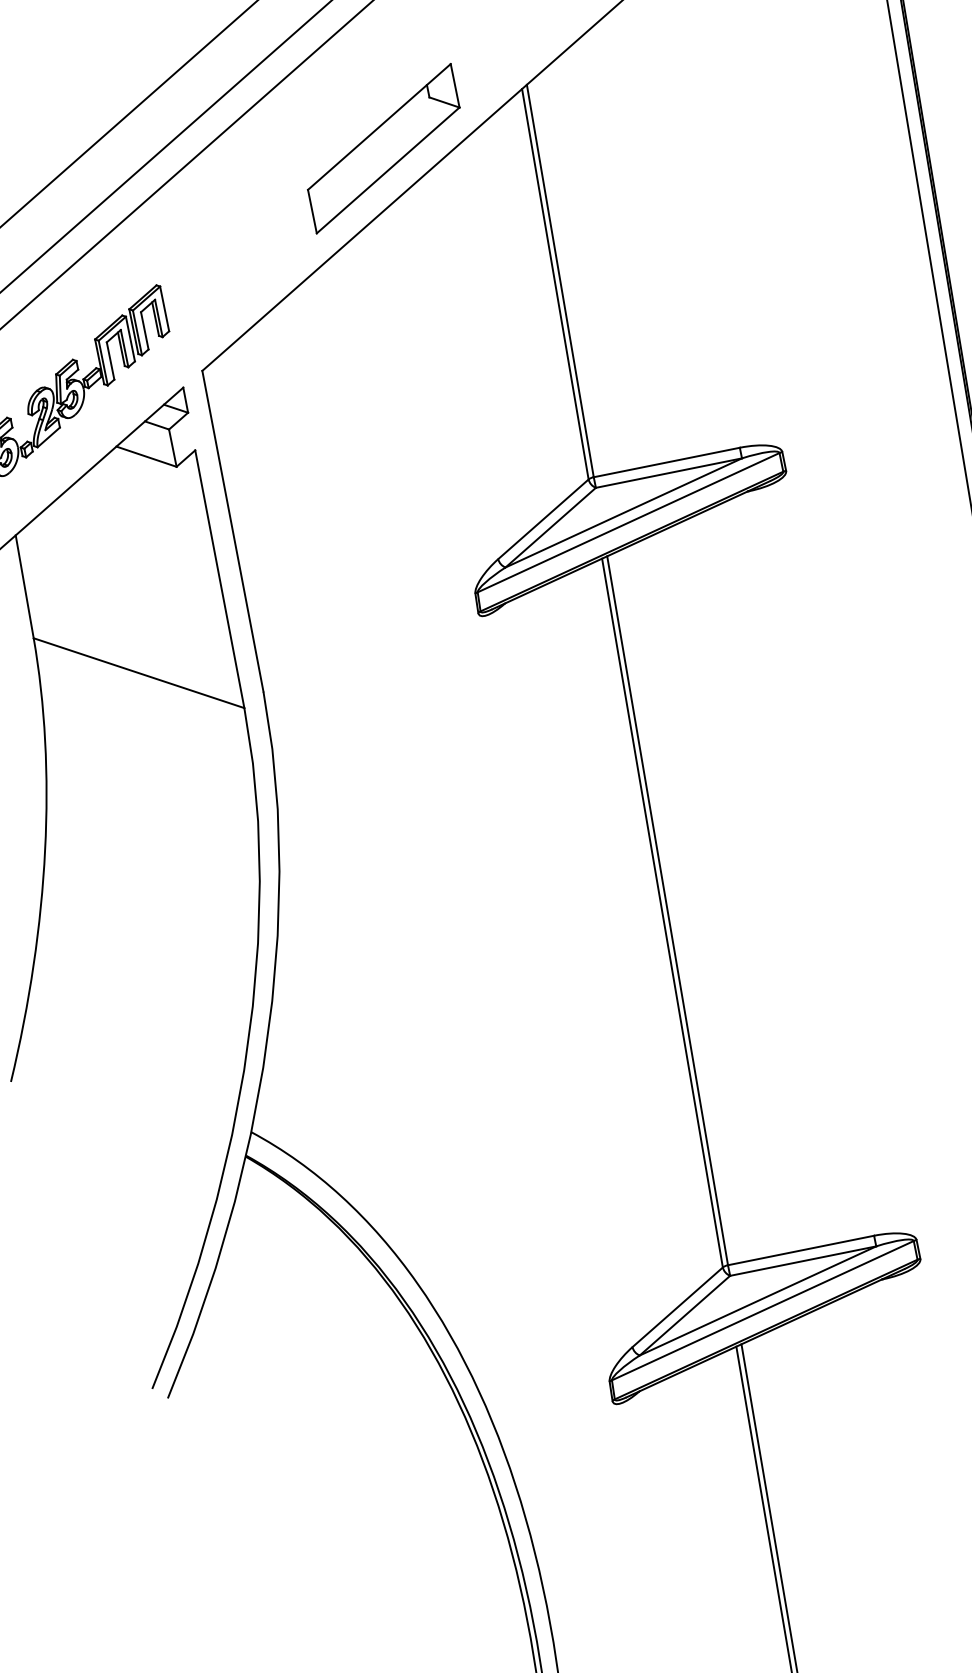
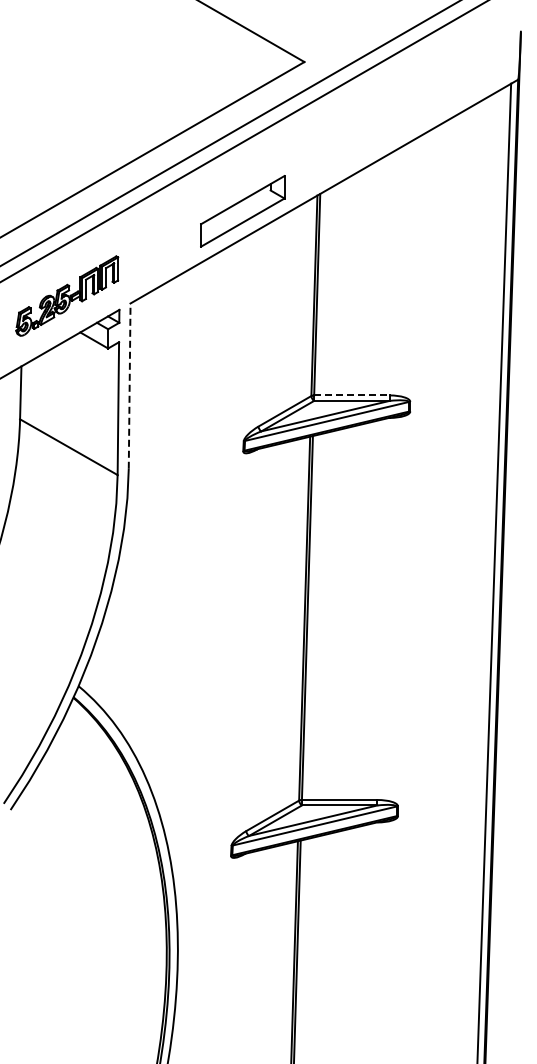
line: (666, 462) -> (351, 395), solid -> dashed
line: (232, 532) -> (129, 386), solid -> dashed

